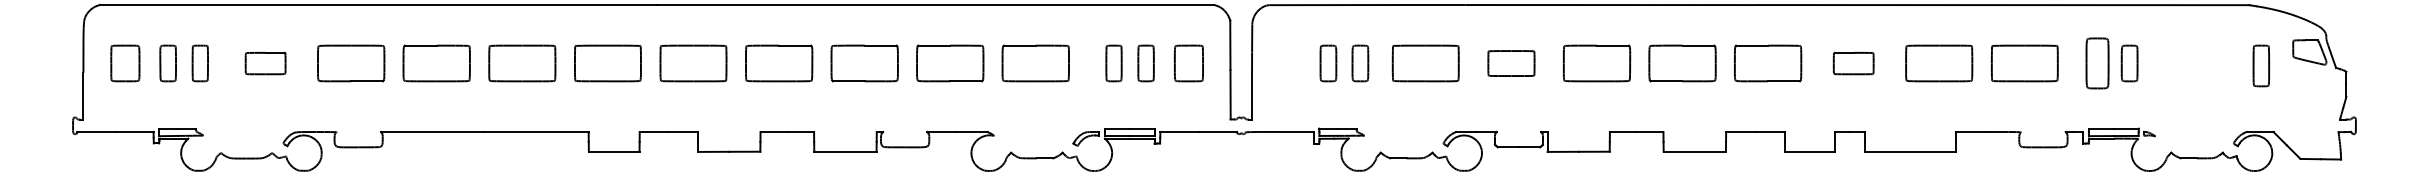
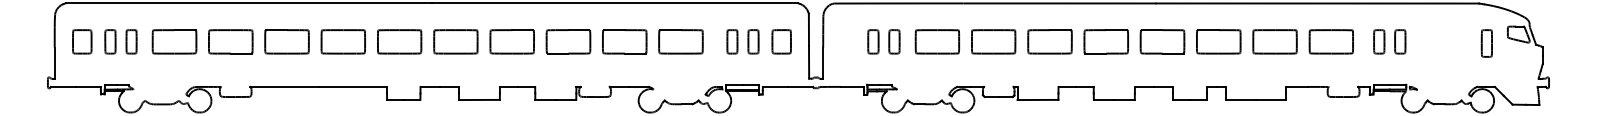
part: (265, 62) -> (174, 41), size x1.67
part: (1511, 62) -> (993, 41), size x1.43
part: (1853, 62) -> (1218, 41), size x1.67
part: (2098, 62) -> (1379, 41), size x0.71

